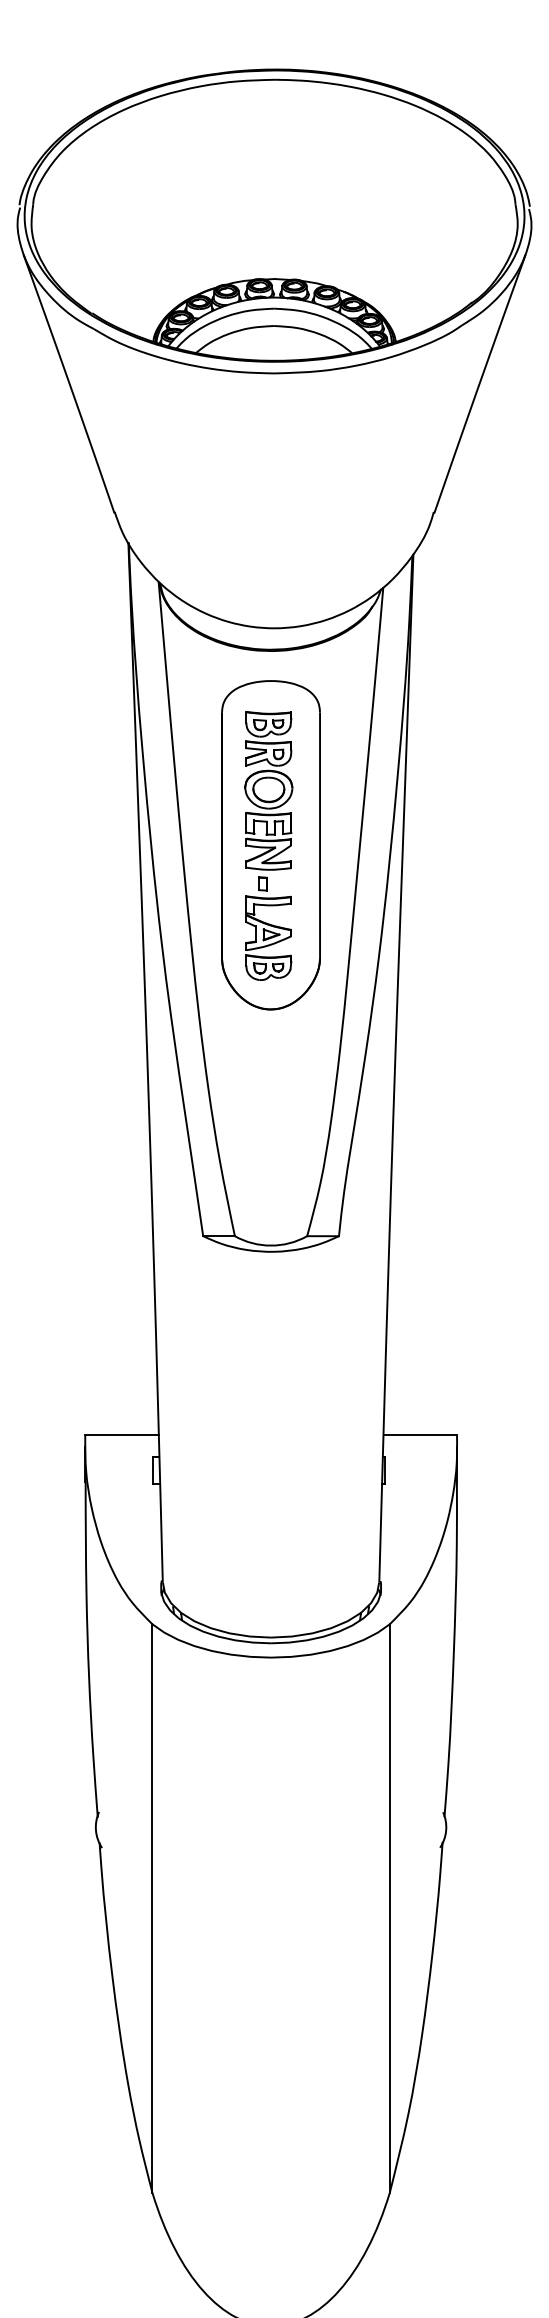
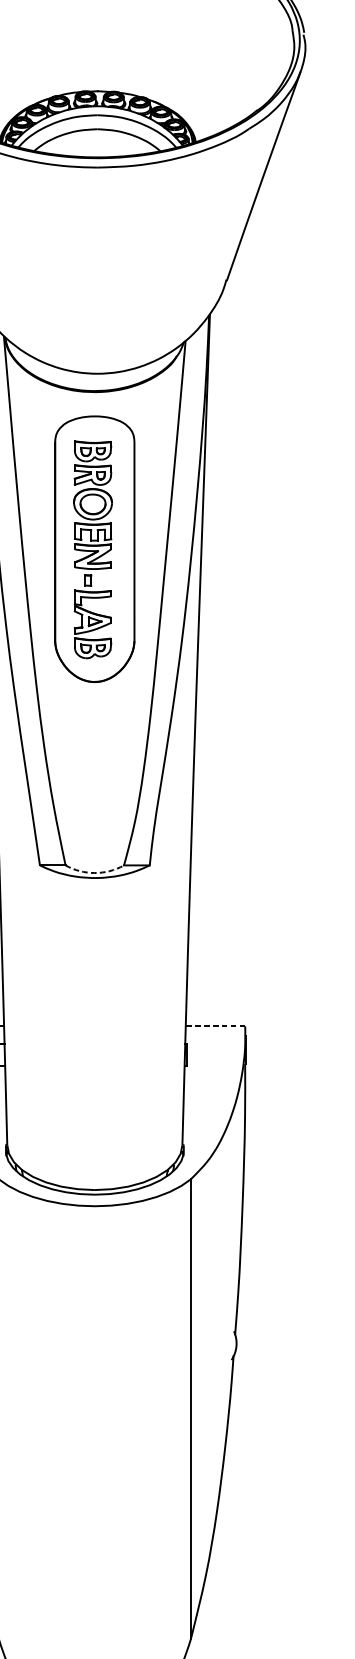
arc: (271, 1245) -> (95, 872), solid -> dashed
line: (420, 1435) -> (215, 1026), solid -> dashed

